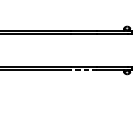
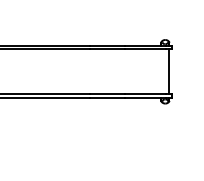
line: (130, 50) -> (169, 71), added
line: (84, 70) -> (107, 98), dashed -> solid

